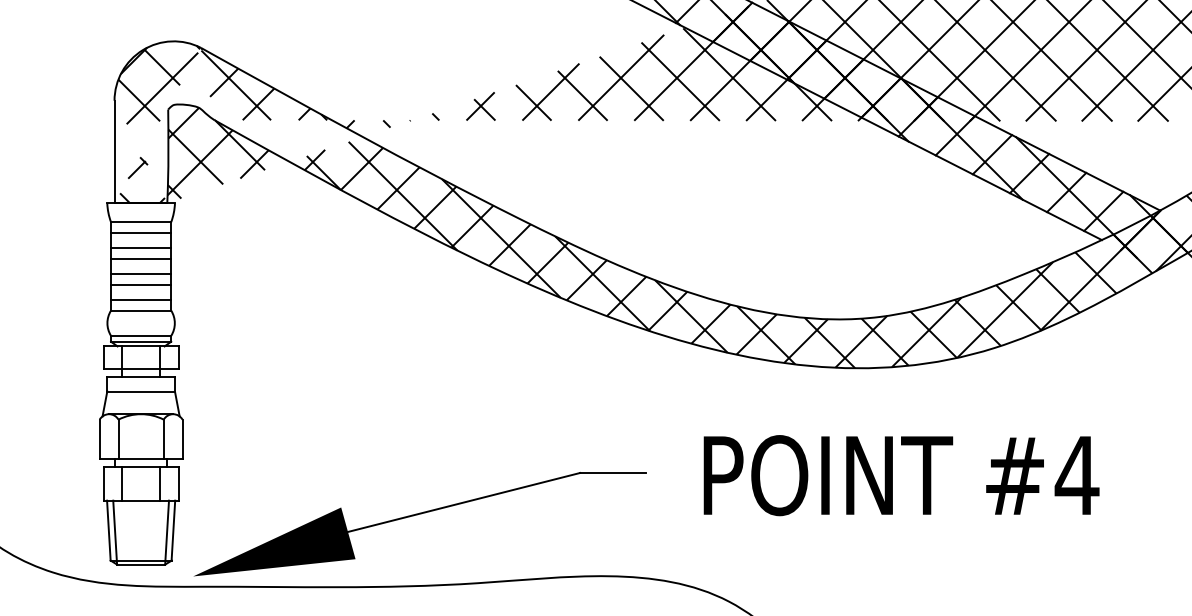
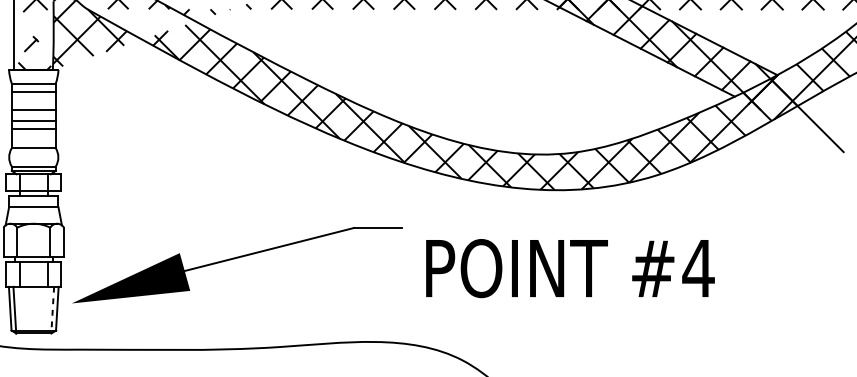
line: (141, 248) -> (34, 102), removed
line: (141, 299) -> (34, 140), removed
text: (901, 475) -> (570, 268), moved
part: (417, 515) -> (235, 258), moved
line: (167, 533) -> (53, 310), solid -> dashed

